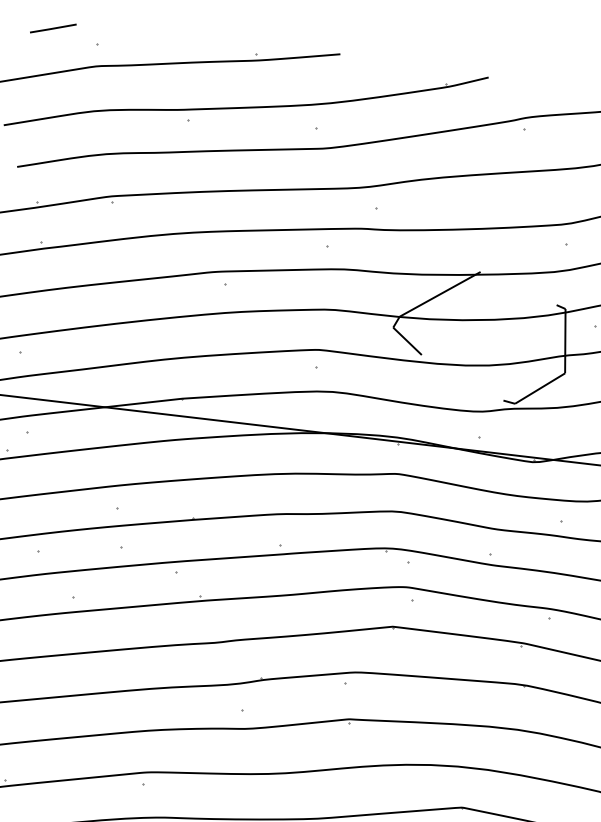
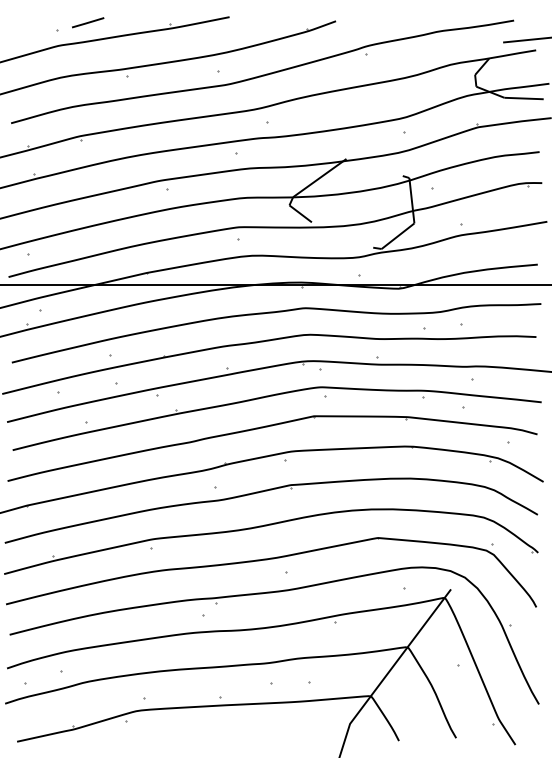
line: (53, 28) -> (88, 22), moved

